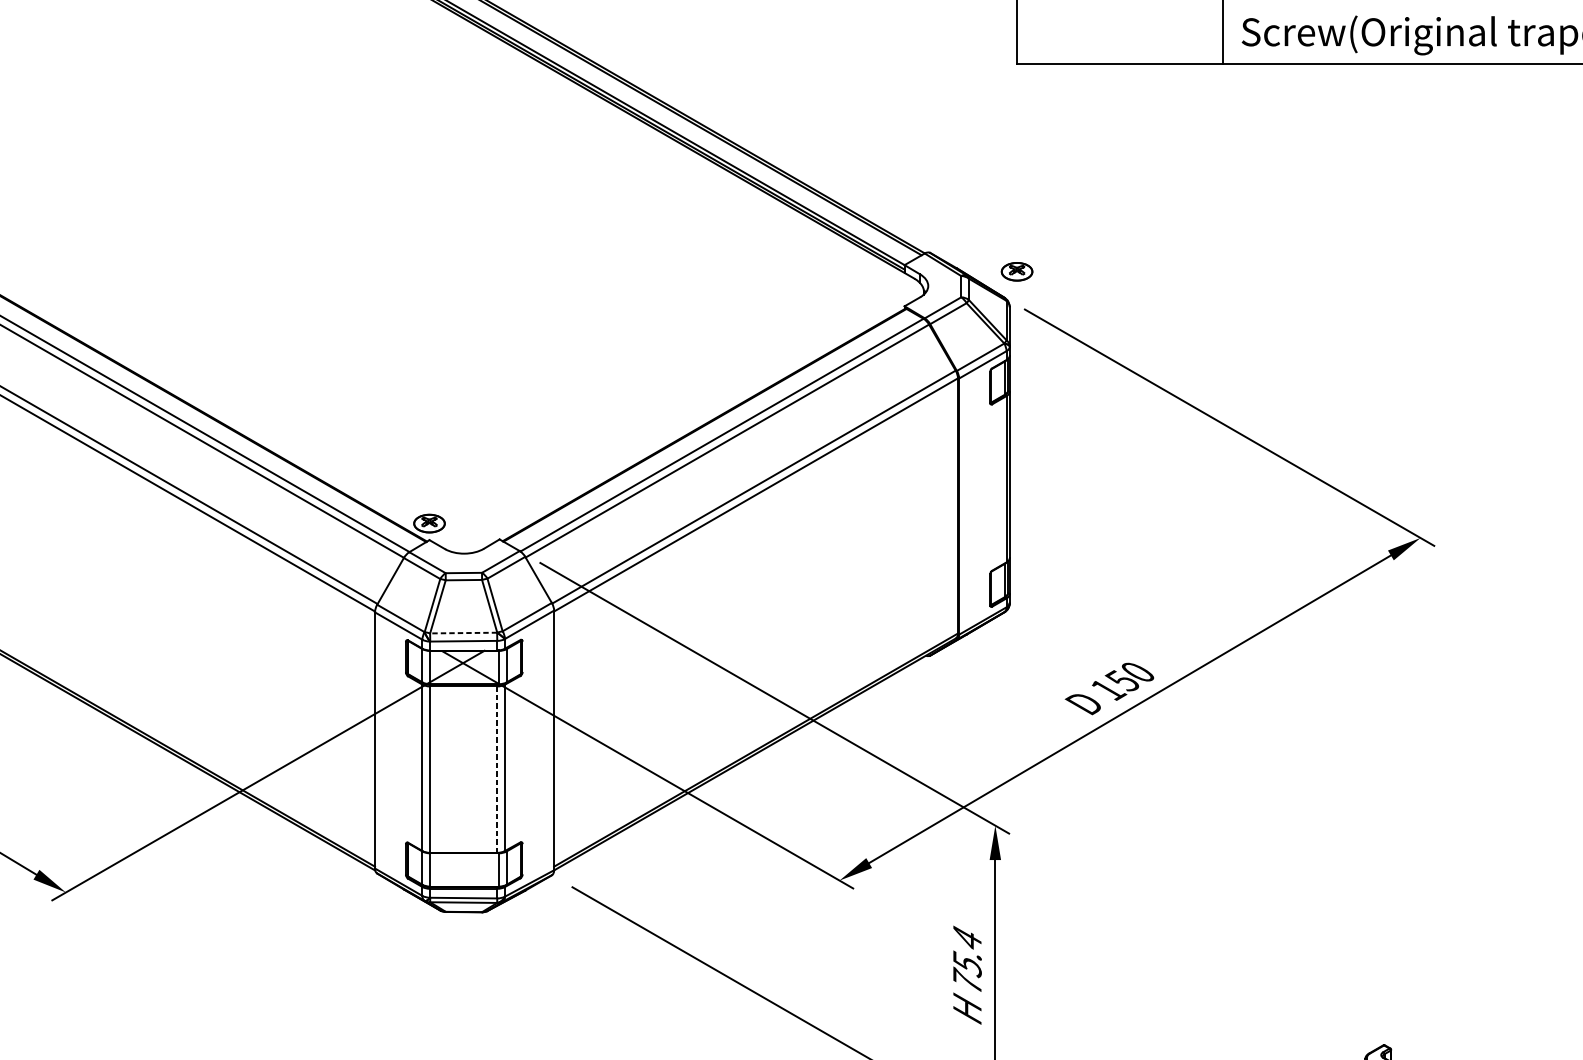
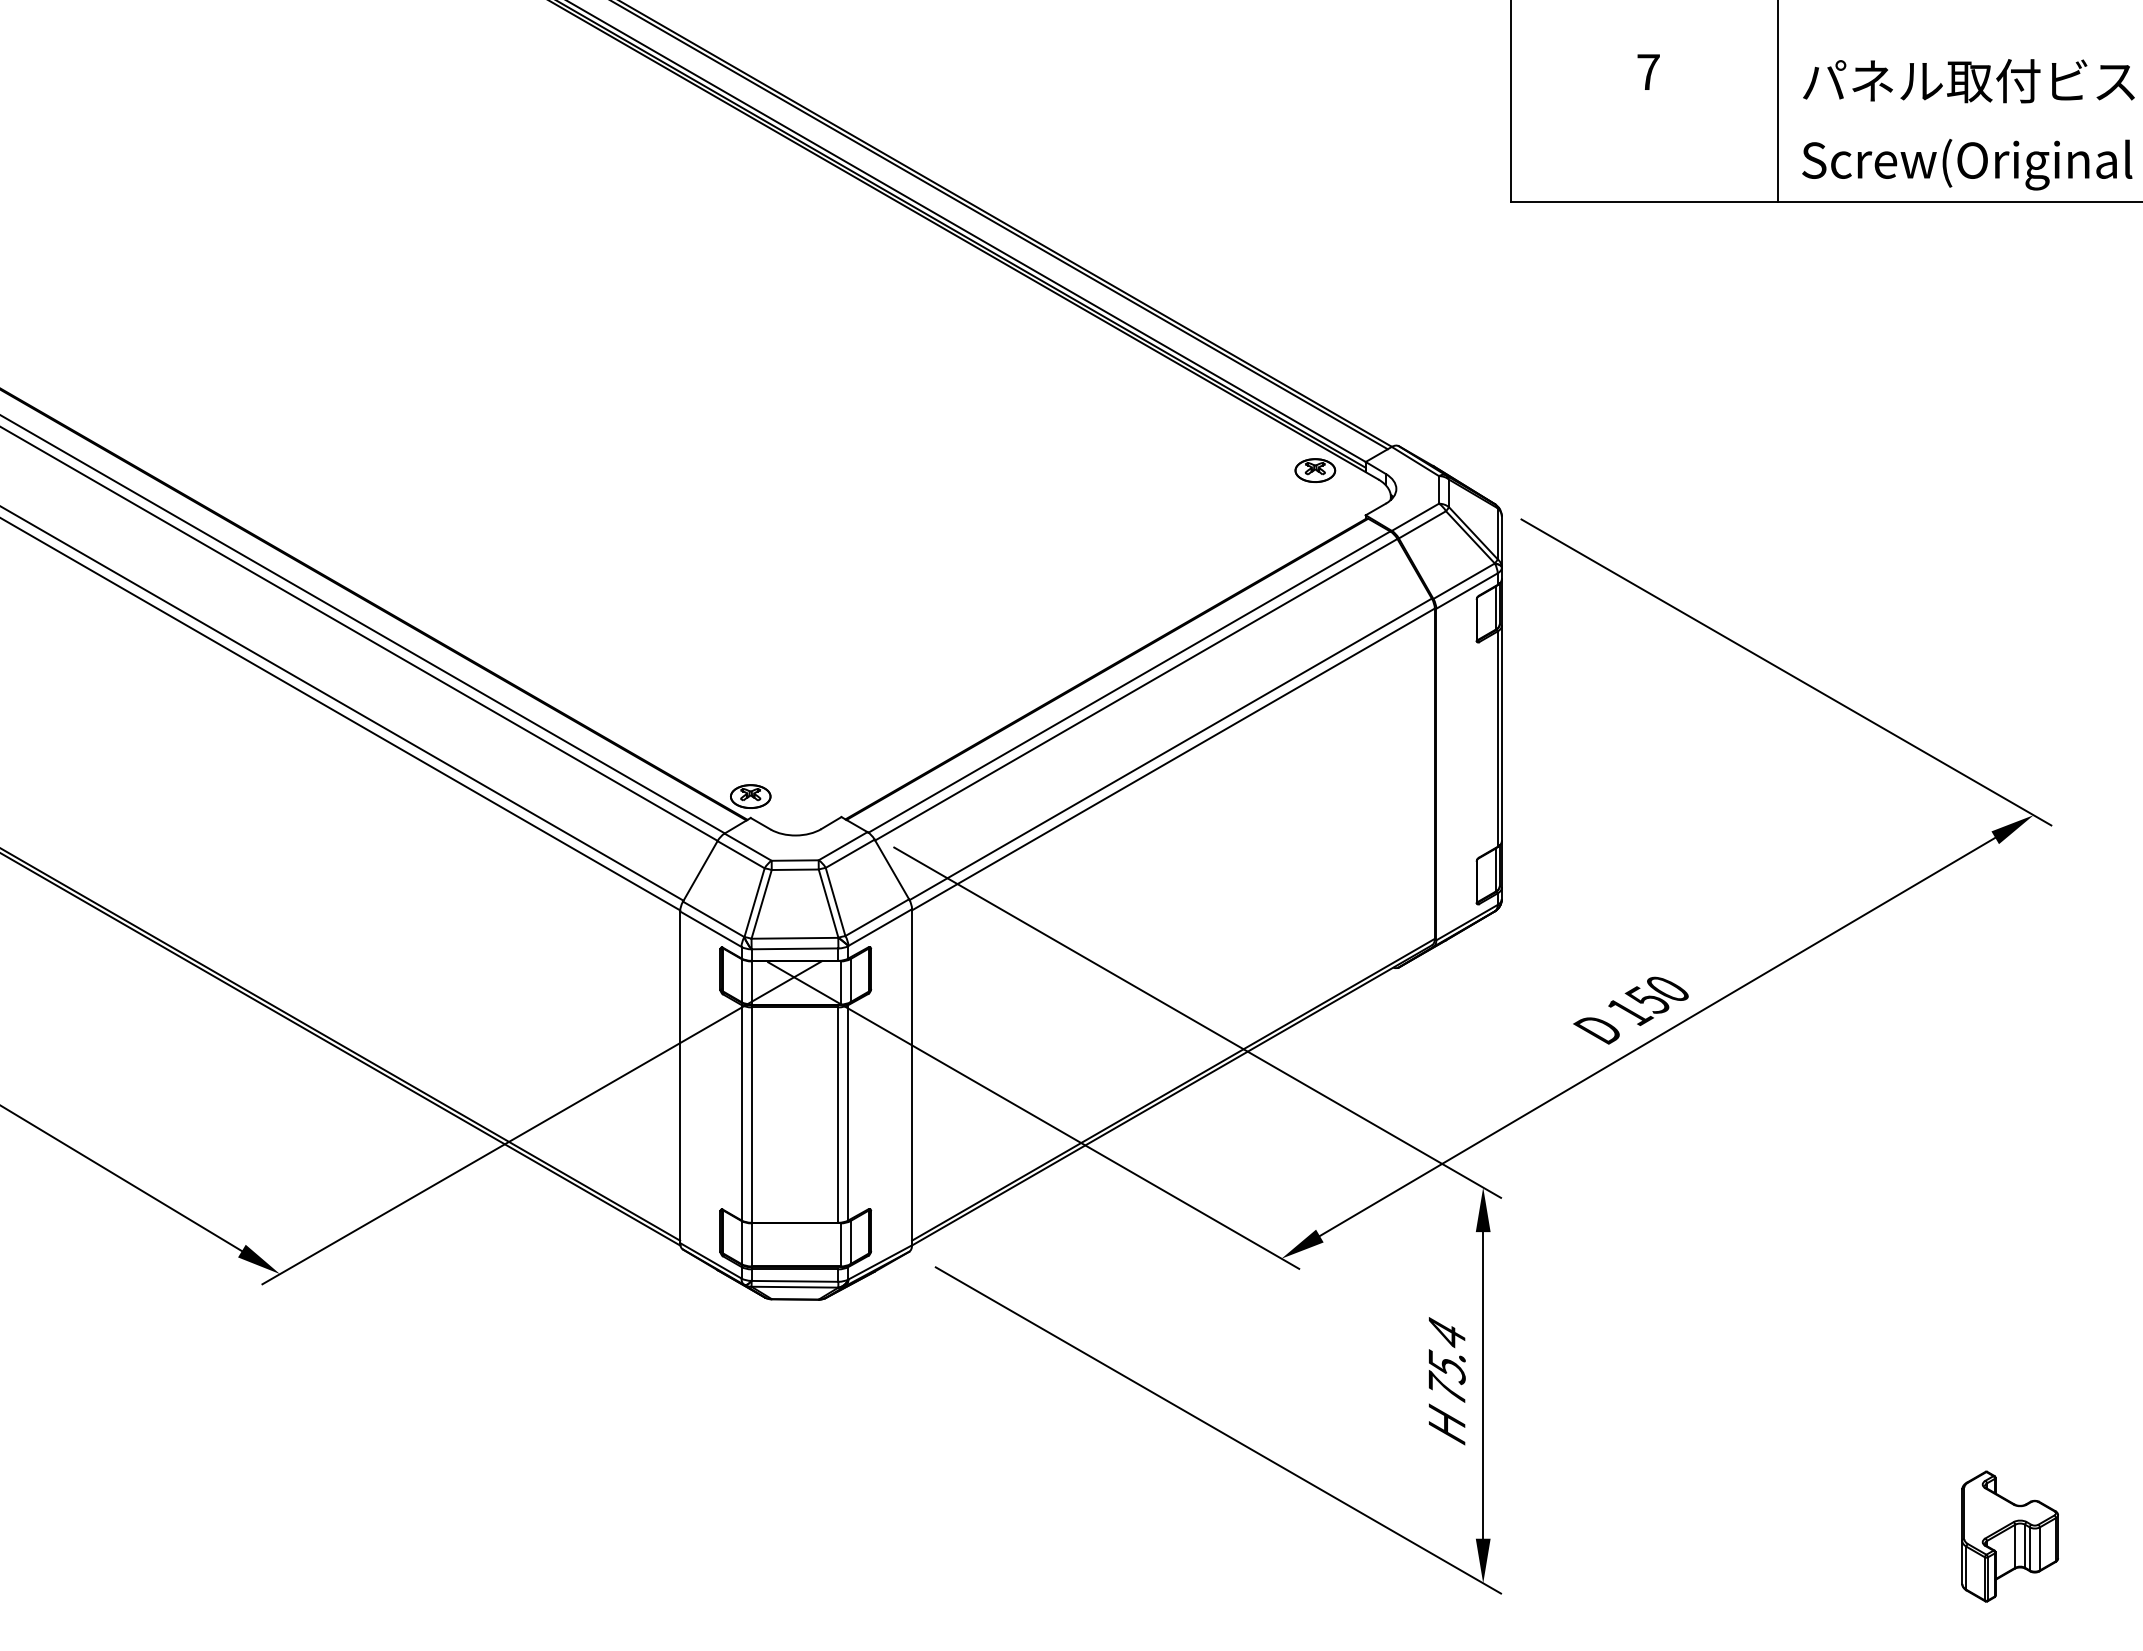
part: (1017, 271) -> (1315, 470), moved
line: (463, 633) -> (794, 938), dashed -> solid
line: (497, 769) -> (838, 1115), dashed -> solid

